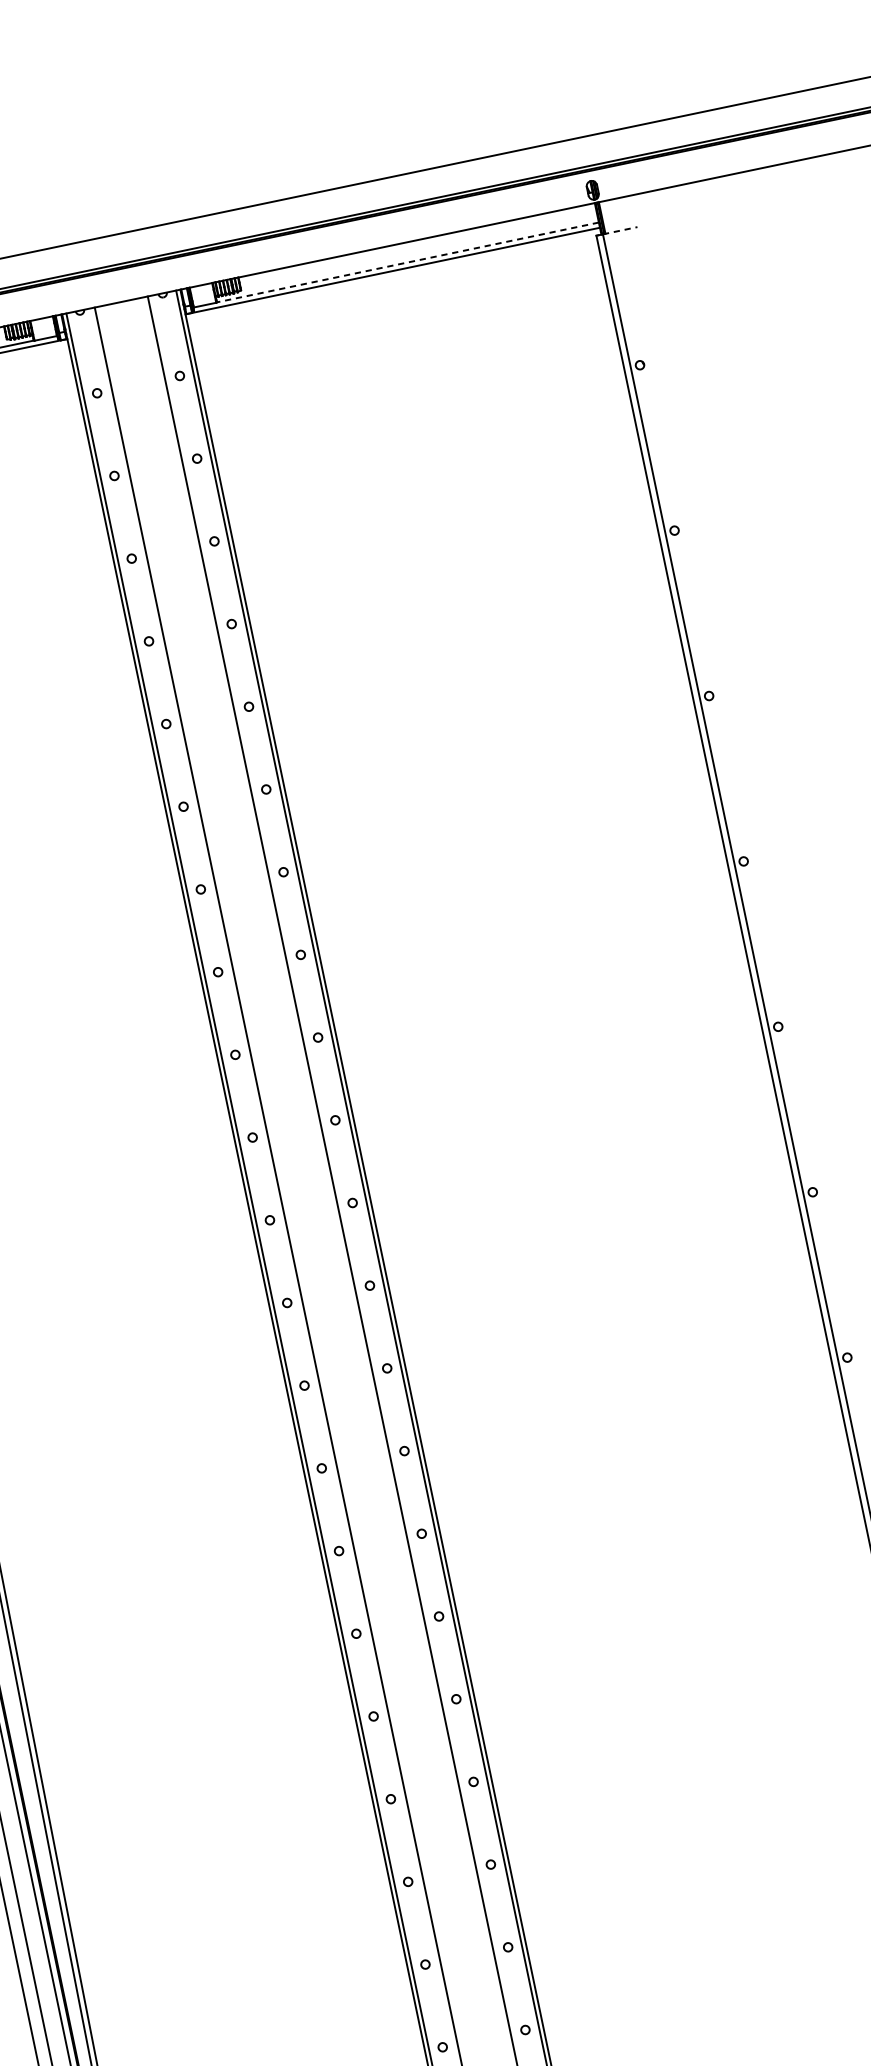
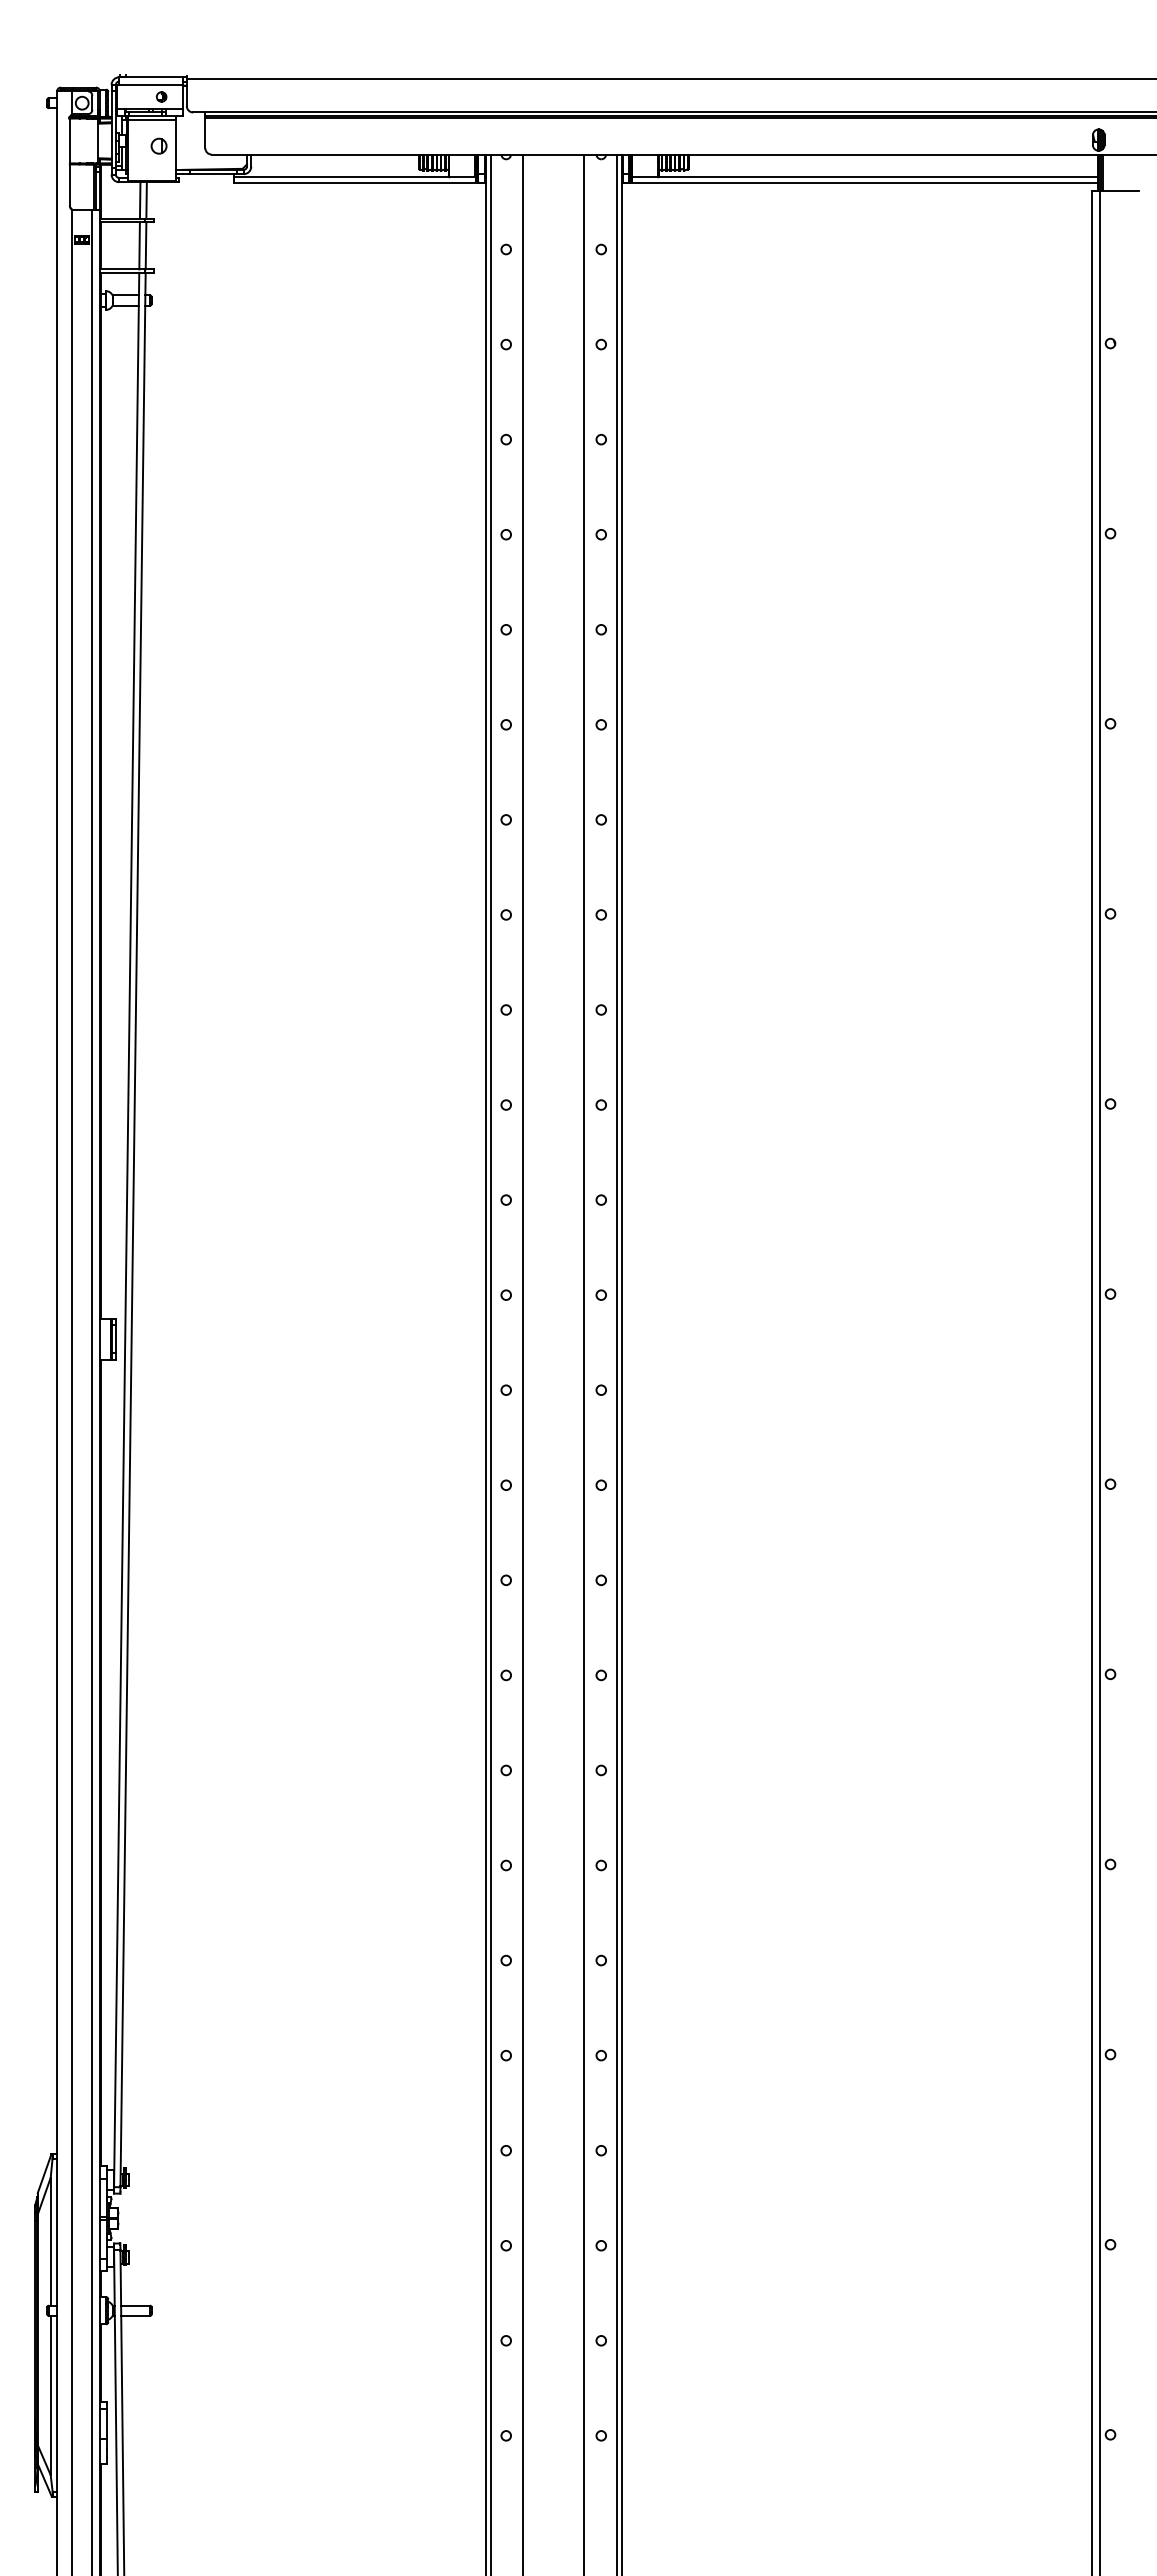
line: (620, 230) -> (1119, 190), dashed -> solid
line: (407, 262) -> (878, 176), dashed -> solid

